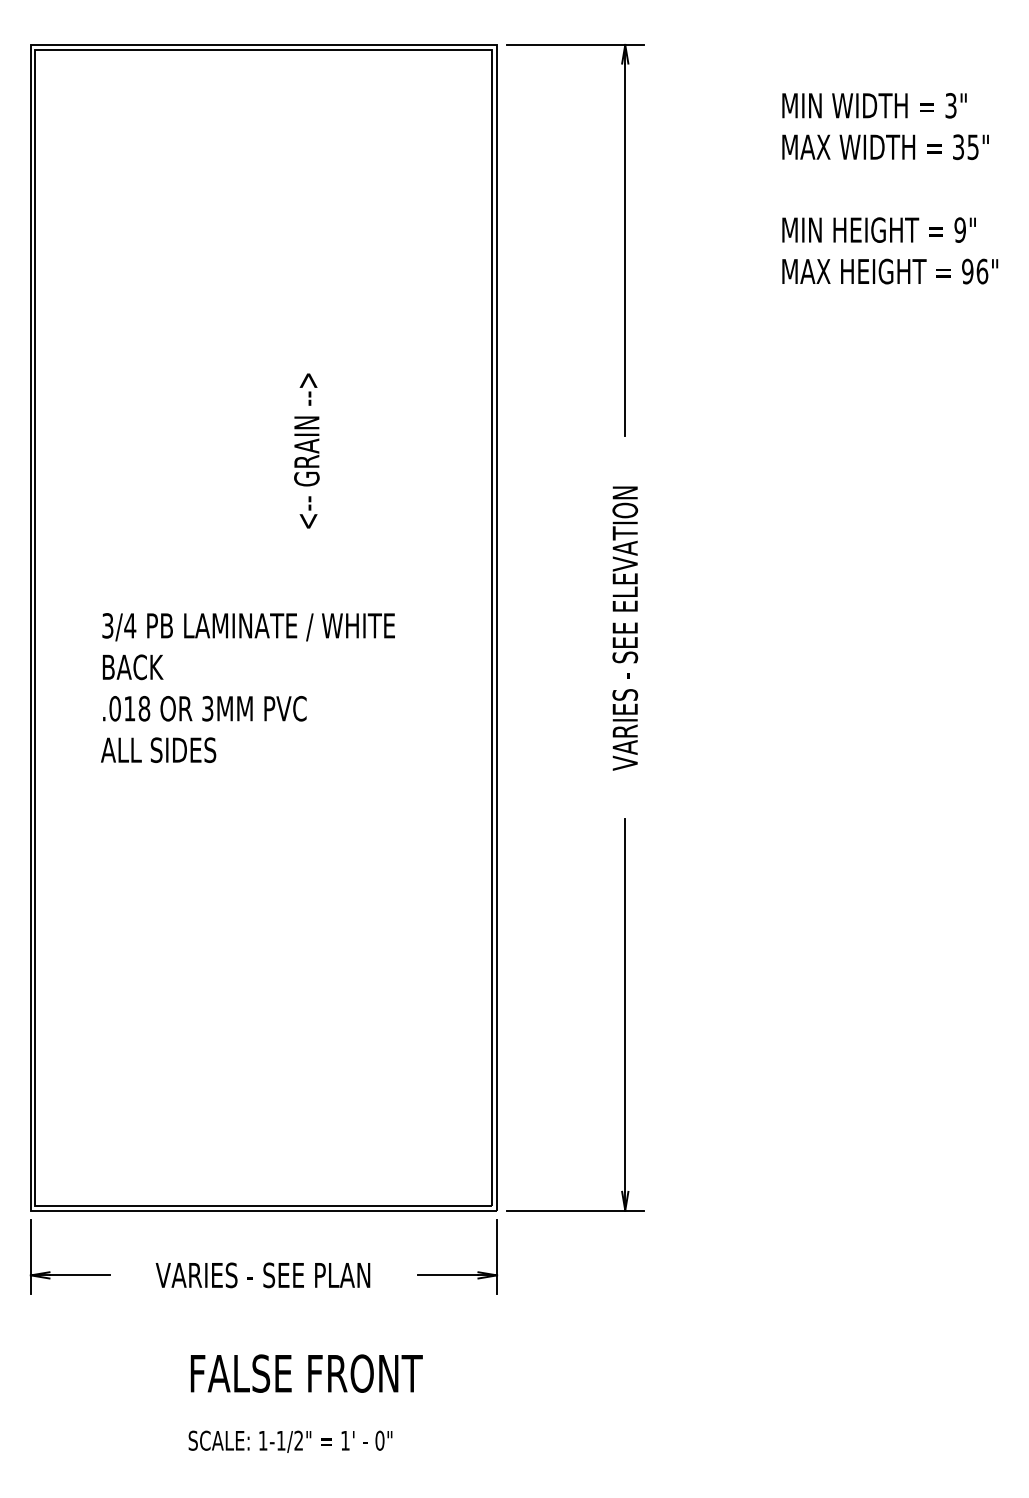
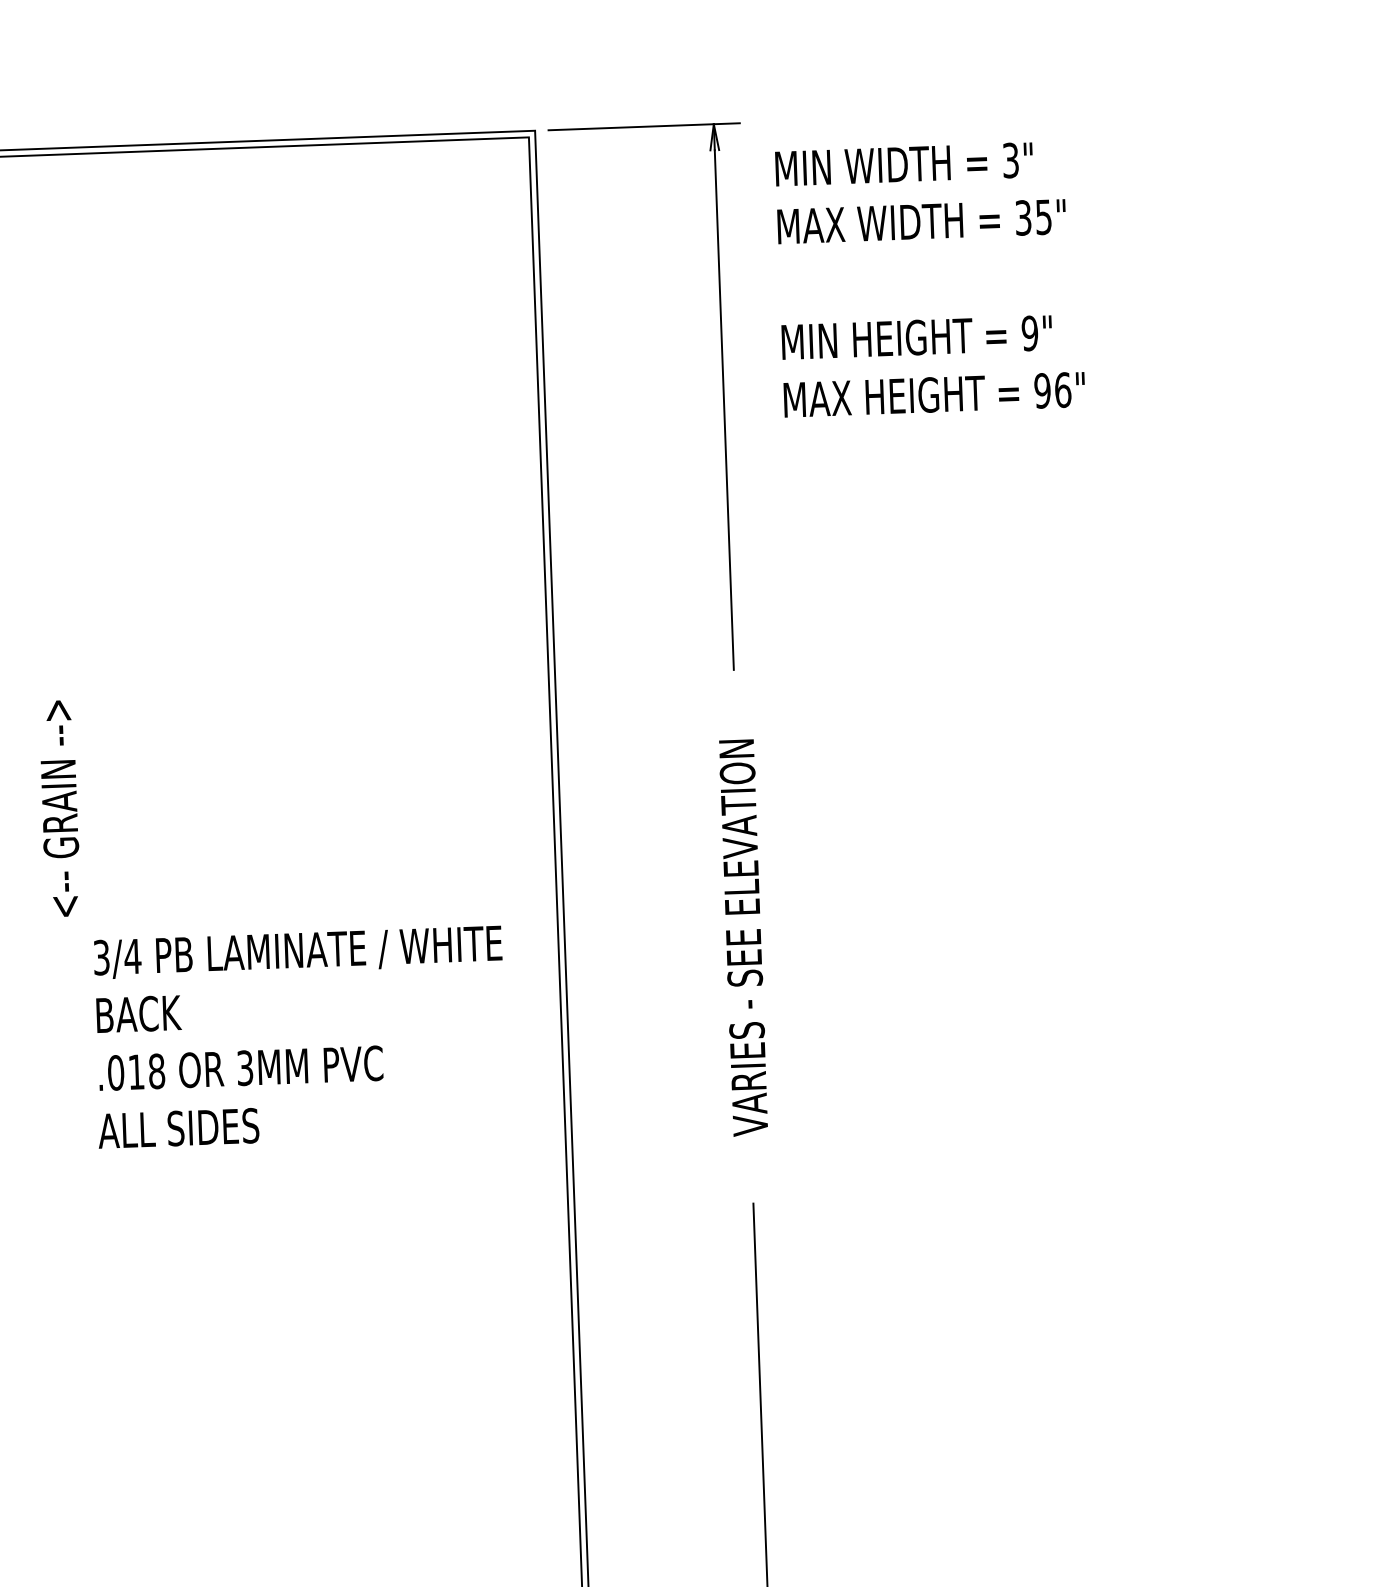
text: (890, 188) -> (930, 278), moved
text: (306, 450) -> (59, 807), moved
text: (247, 687) -> (299, 1036), moved

